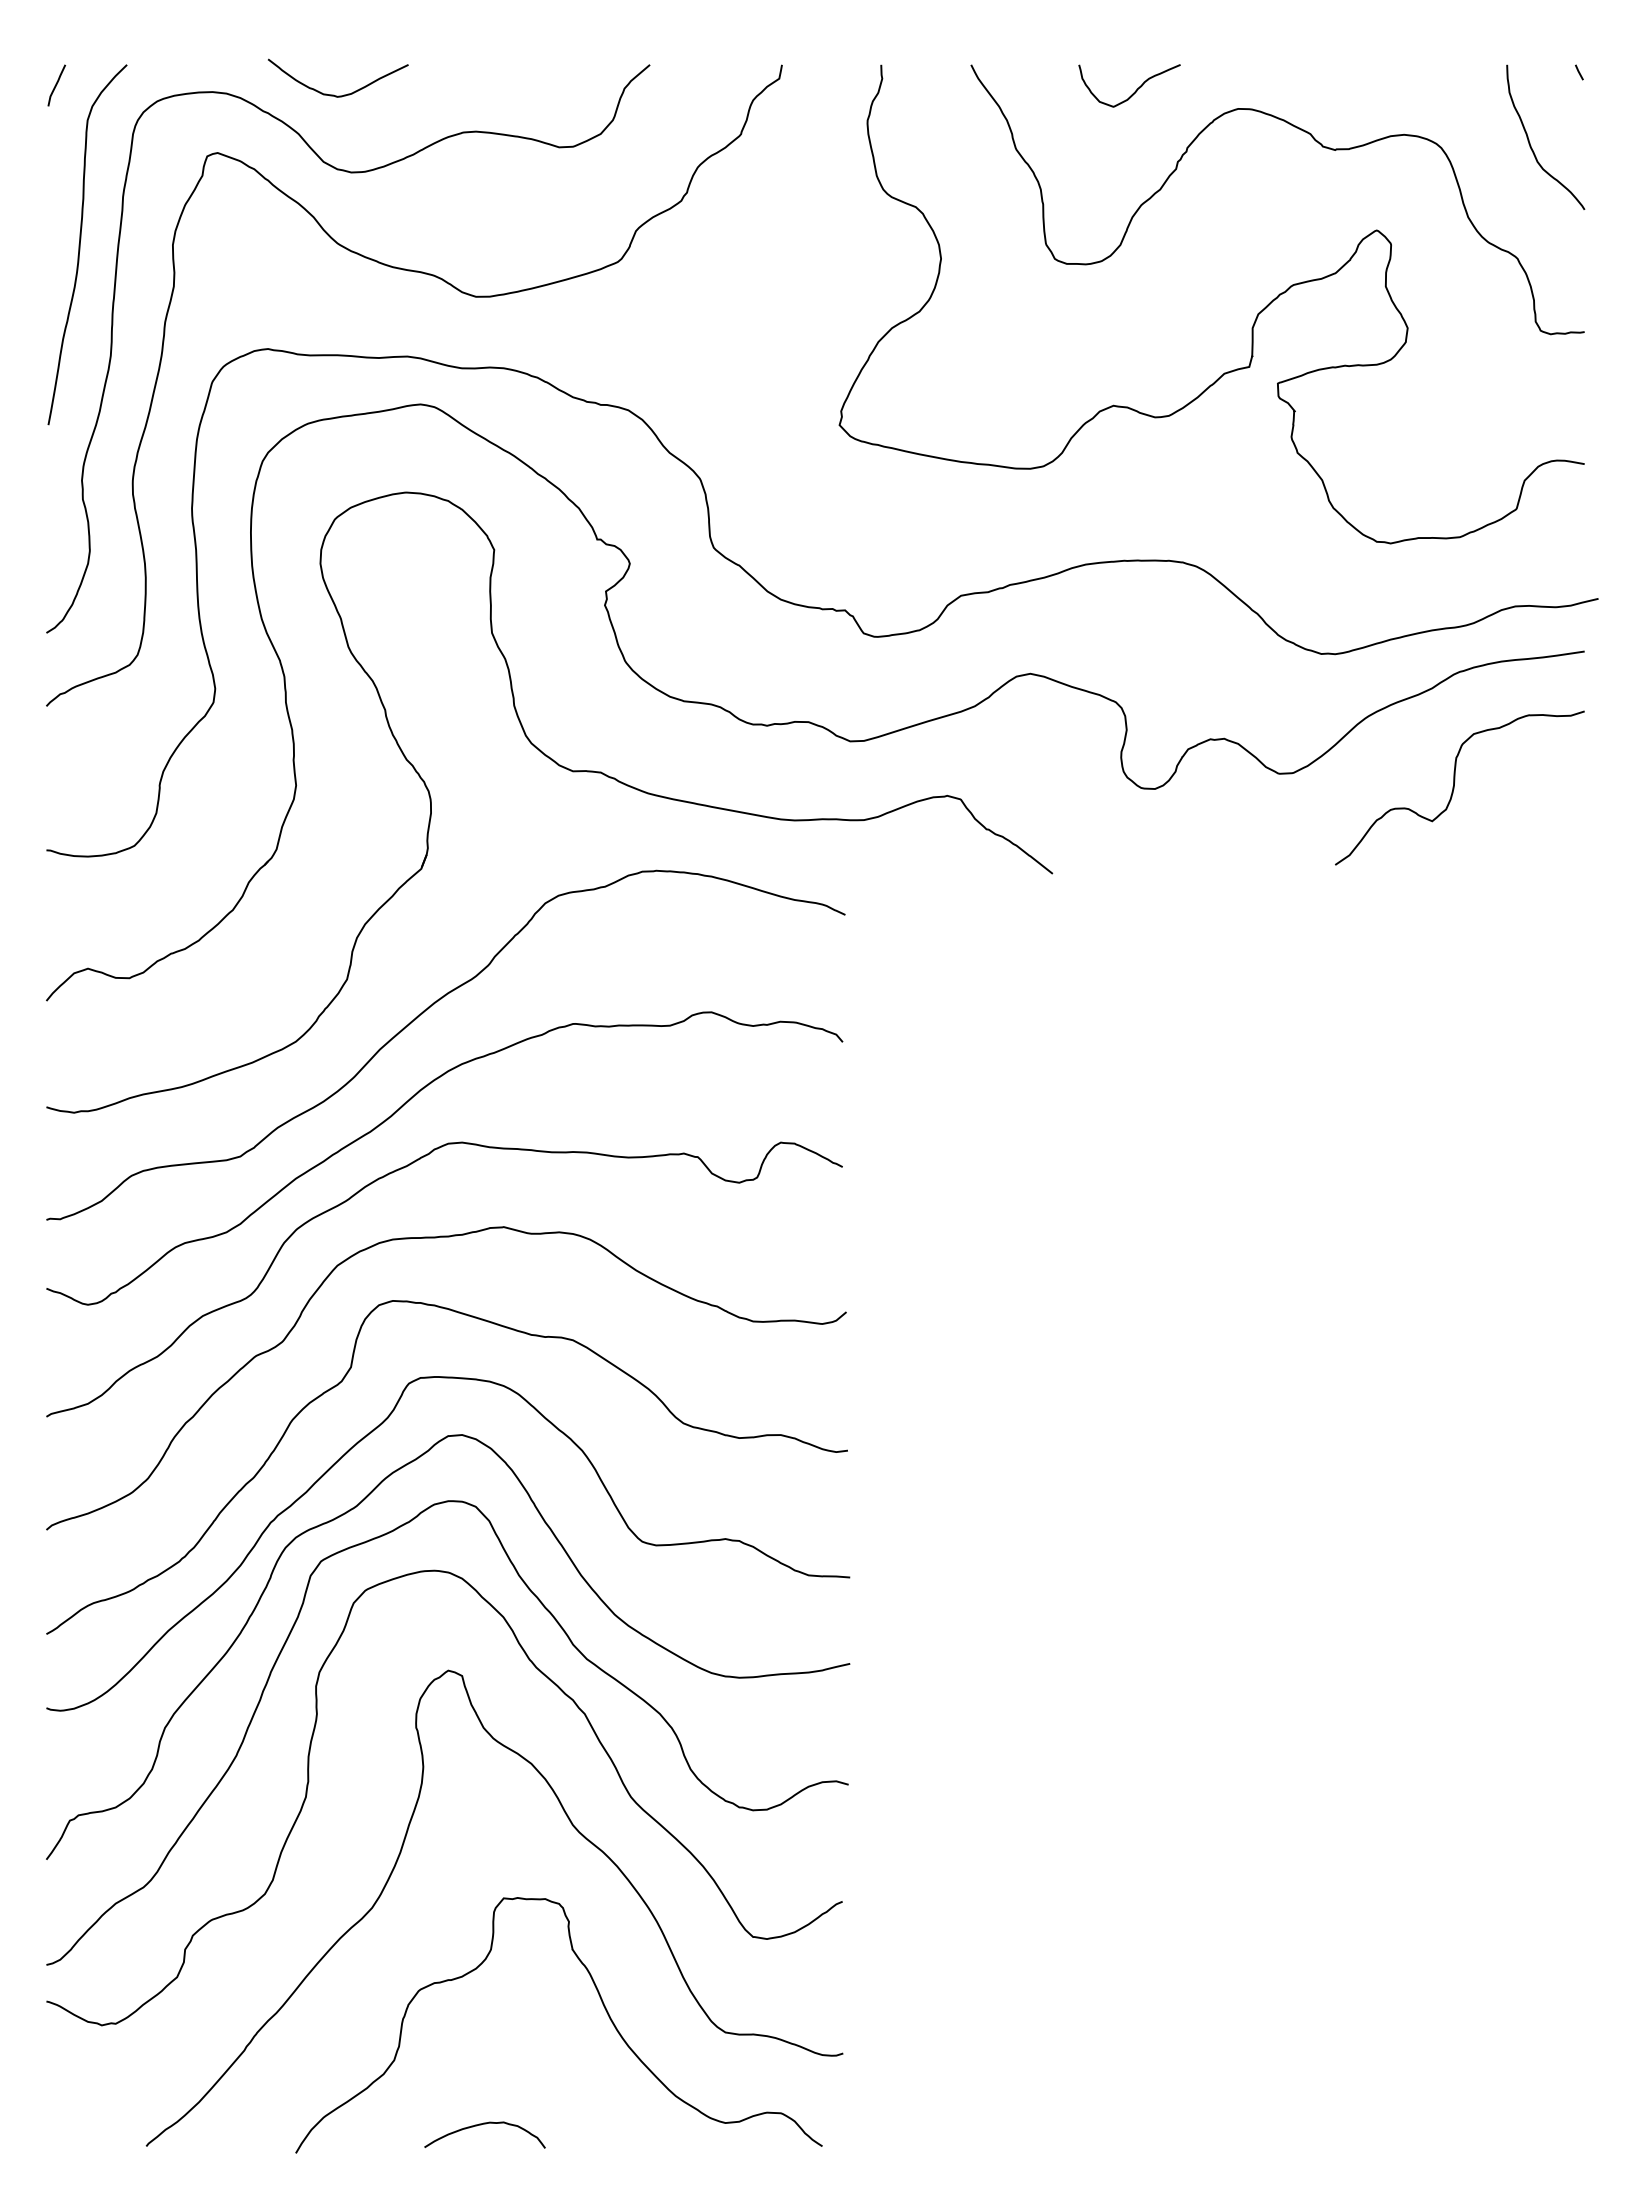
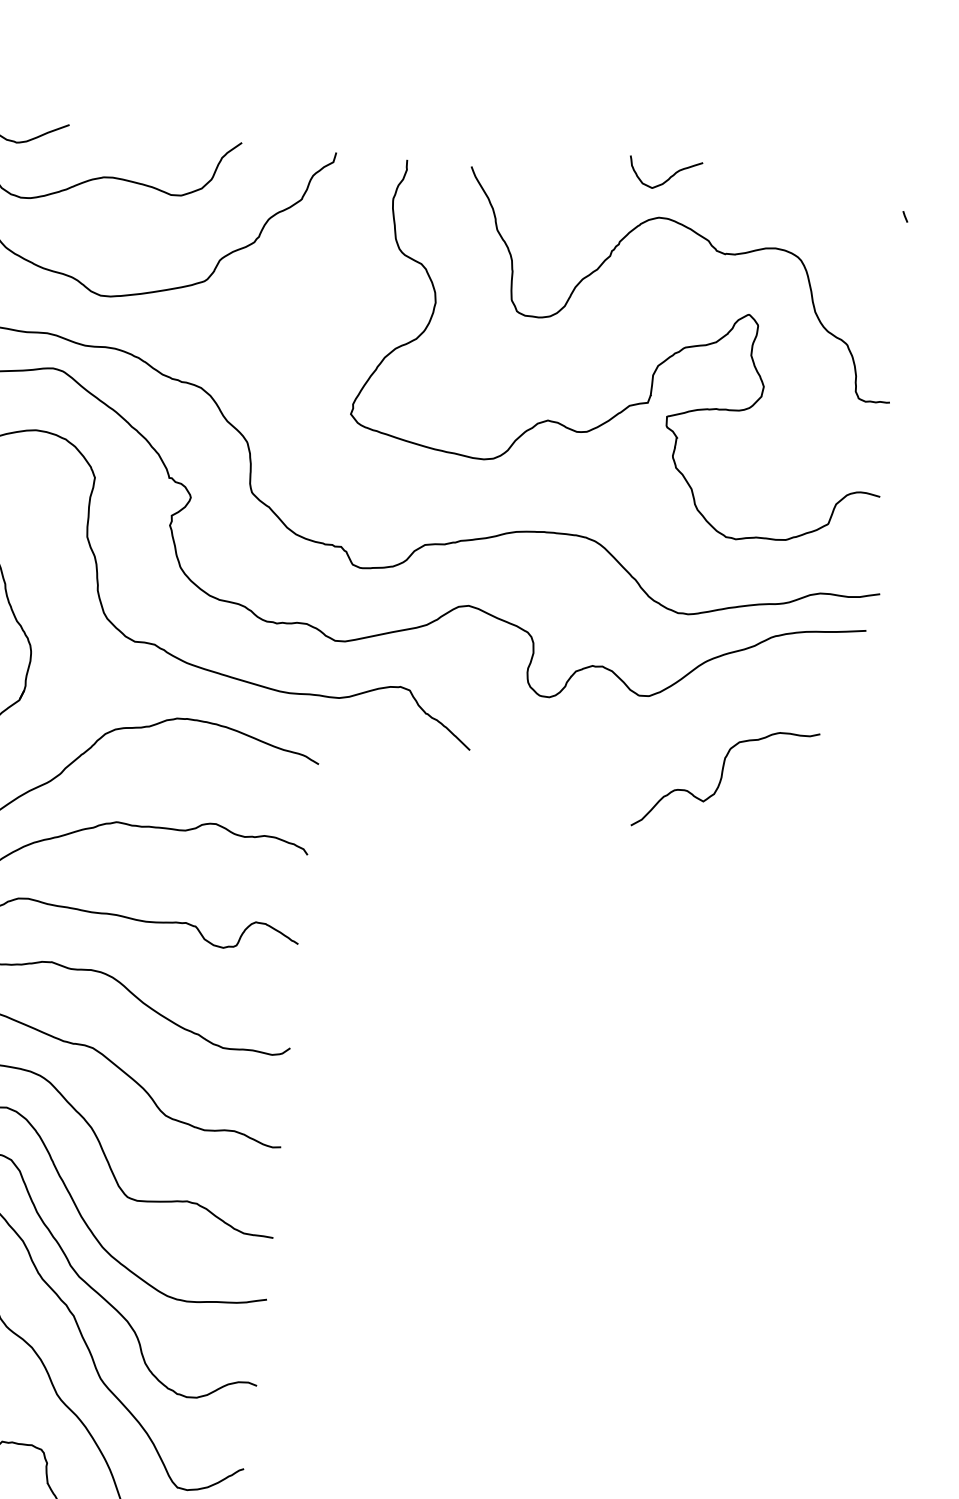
curve: (1135, 90) -> (669, 178), moved
curve: (1530, 142) -> (865, 263), removed
curve: (1454, 787) -> (721, 779), moved

